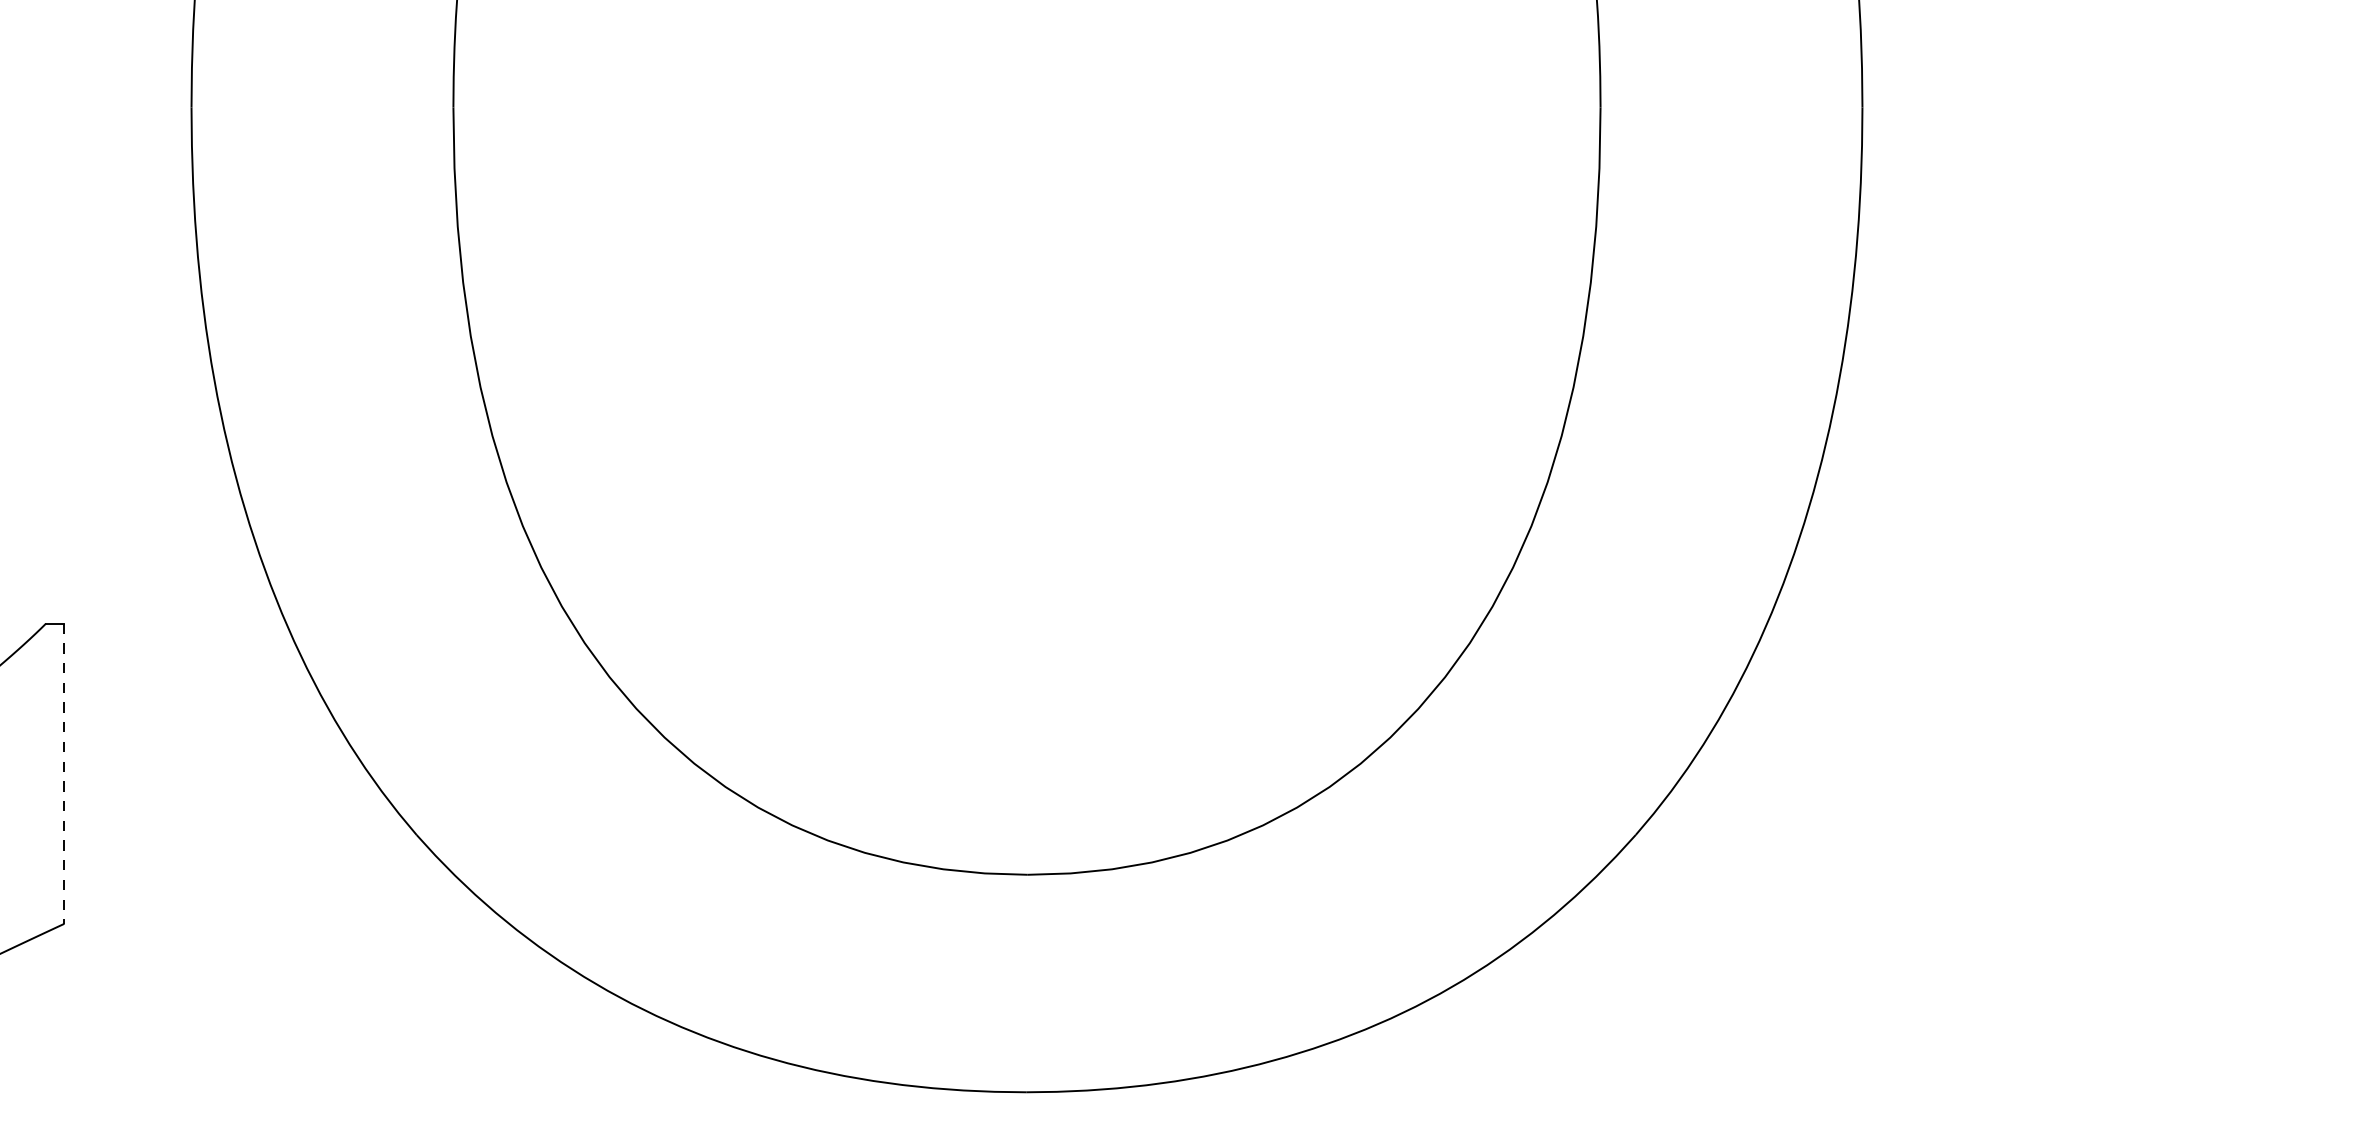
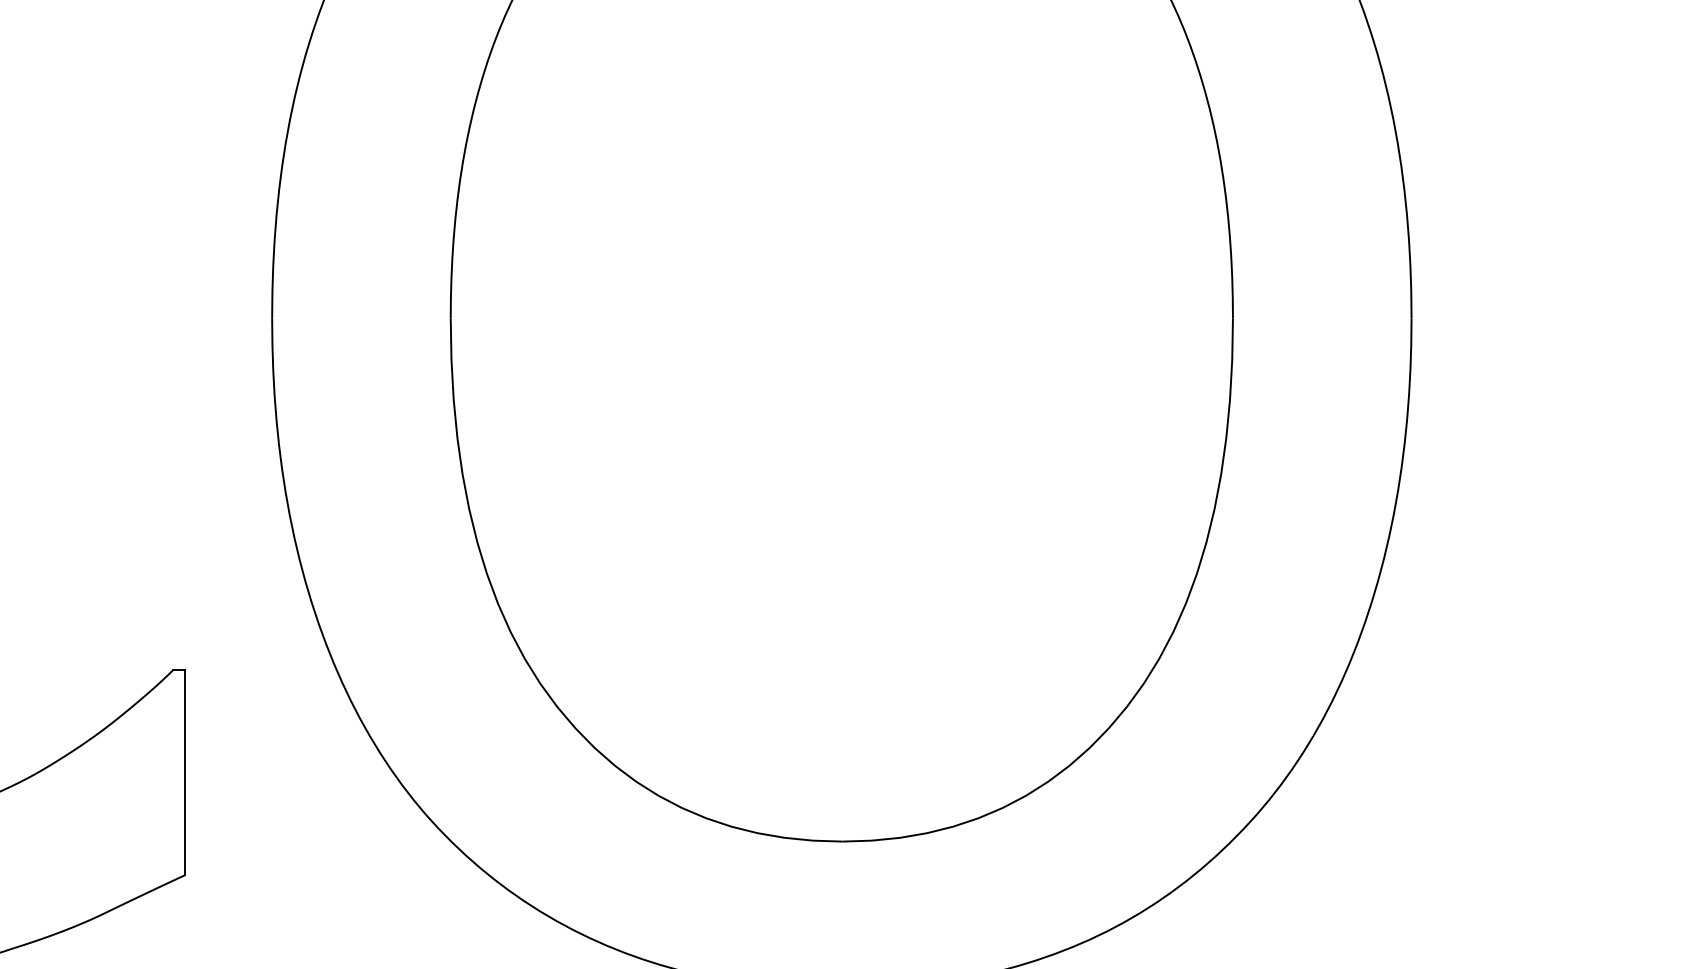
line: (64, 774) -> (185, 773), dashed -> solid

